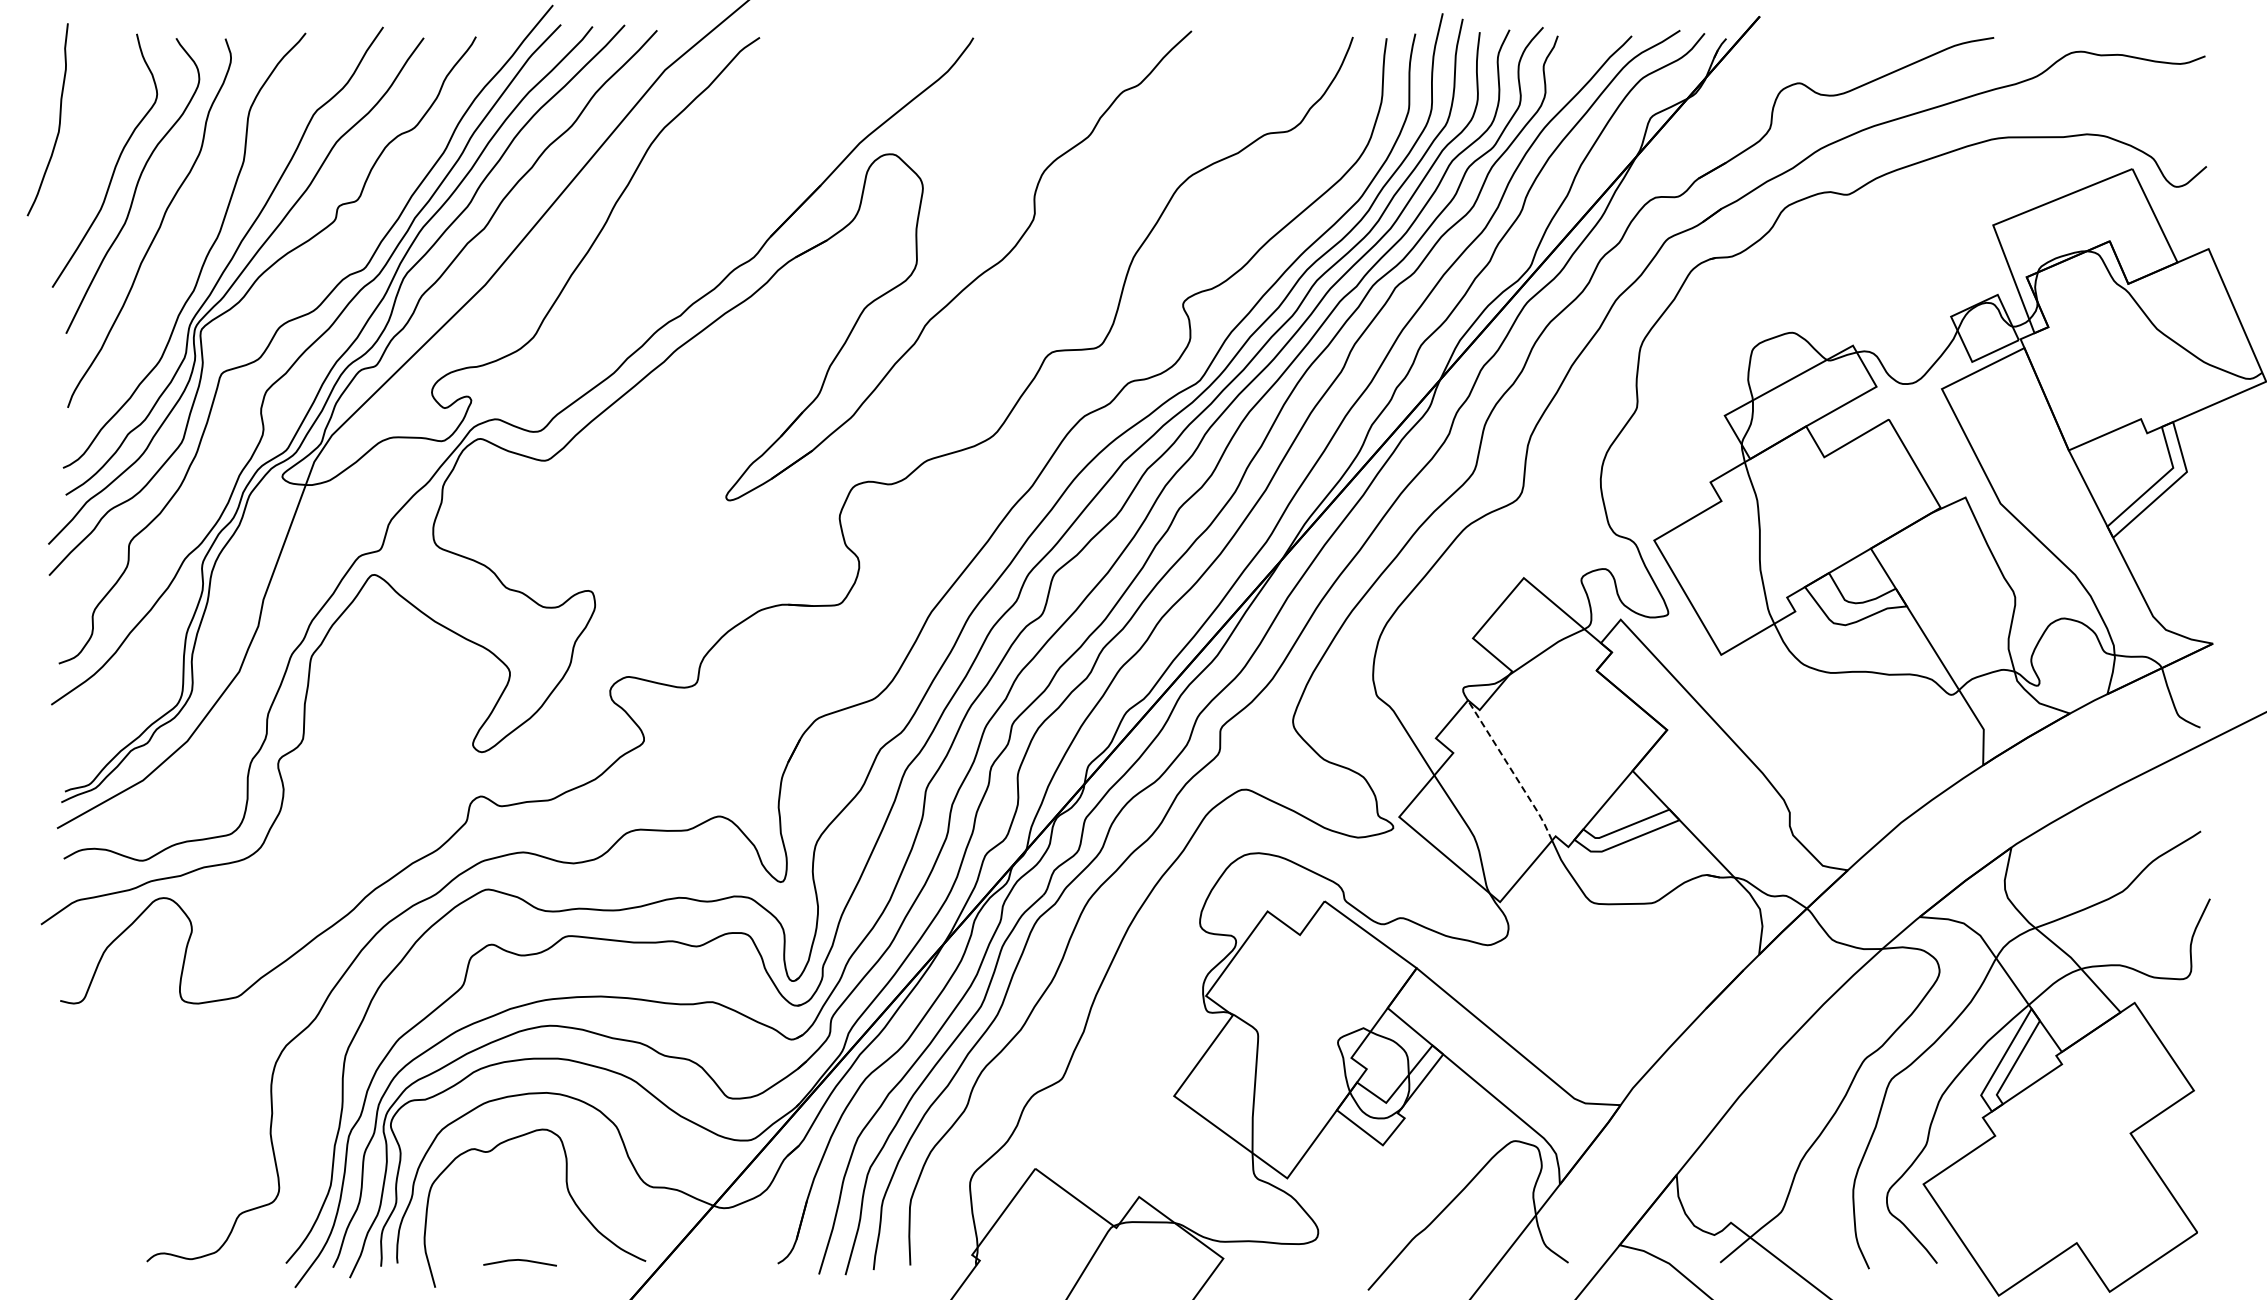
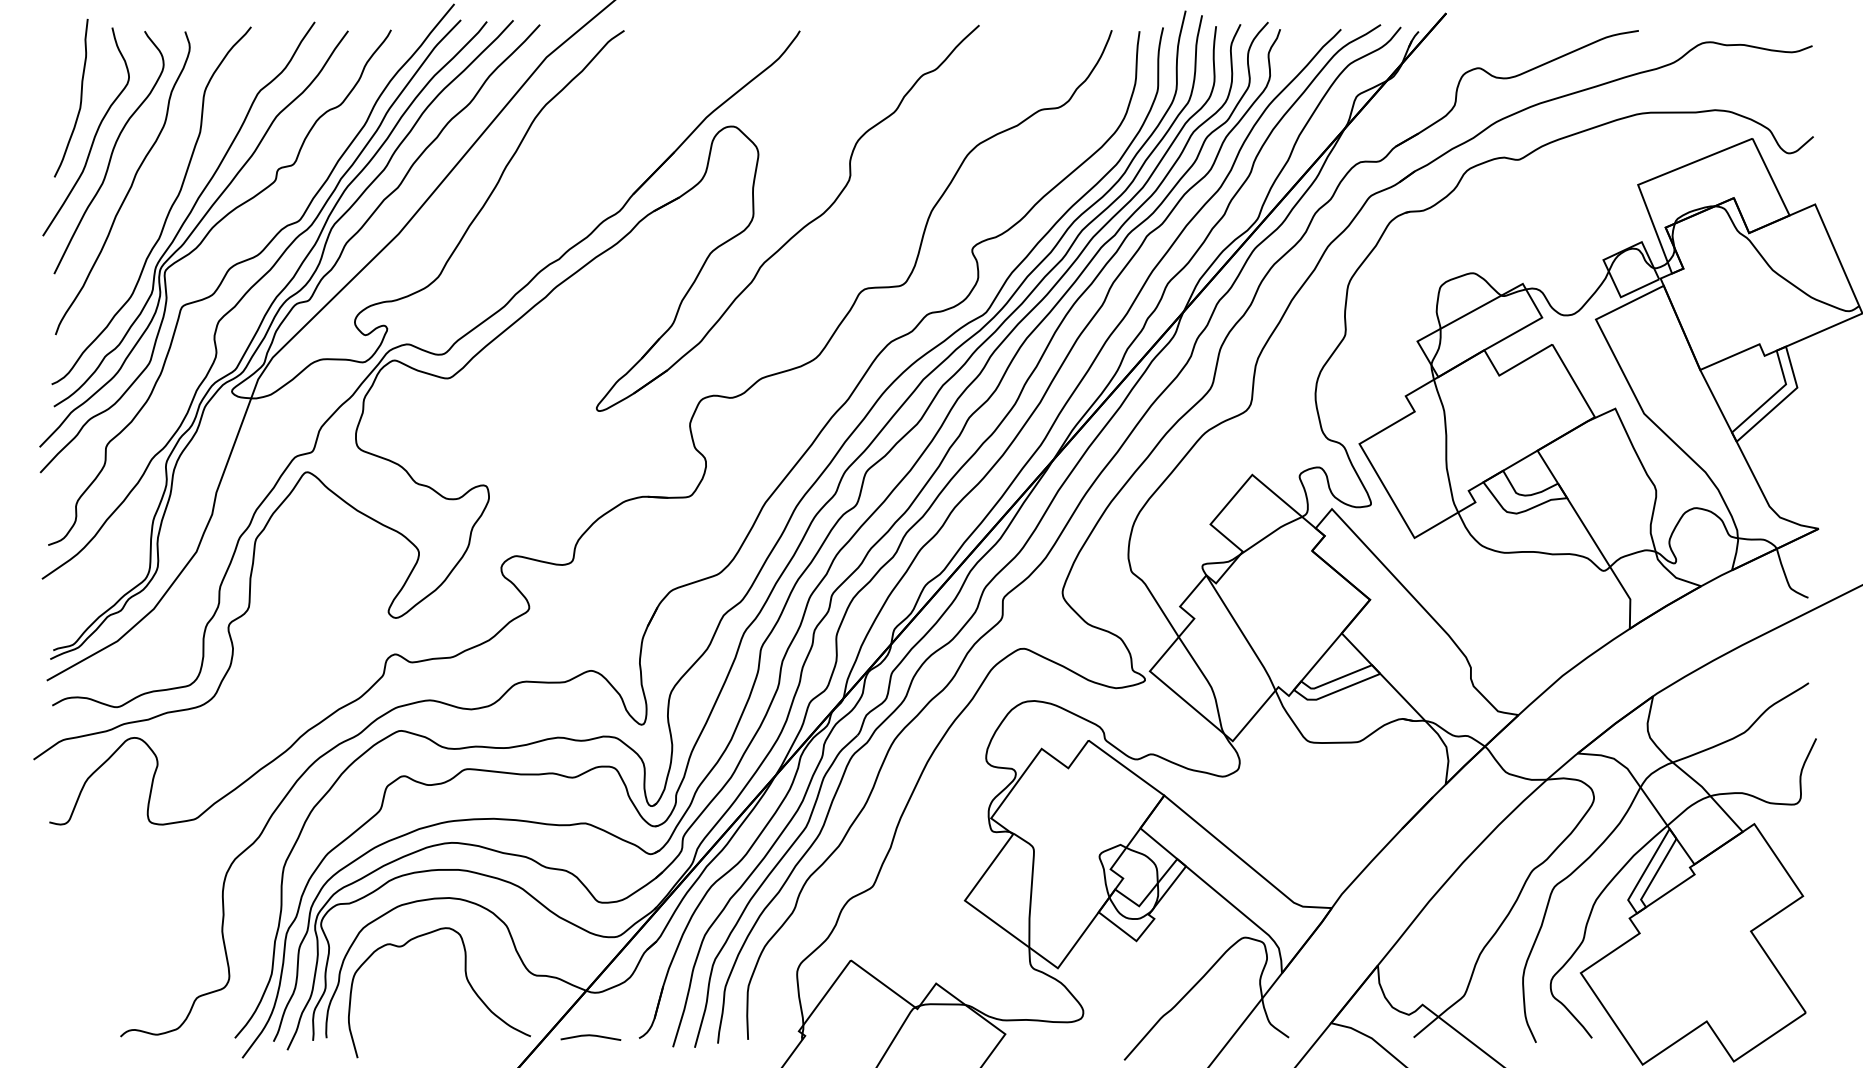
curve: (59, 119) -> (80, 97), moved
line: (1511, 770) -> (1242, 633), dashed -> solid
line: (519, 1260) -> (590, 1035), moved

